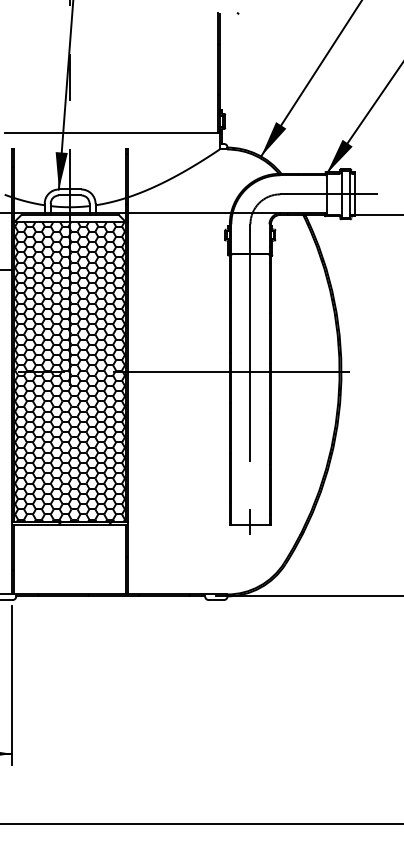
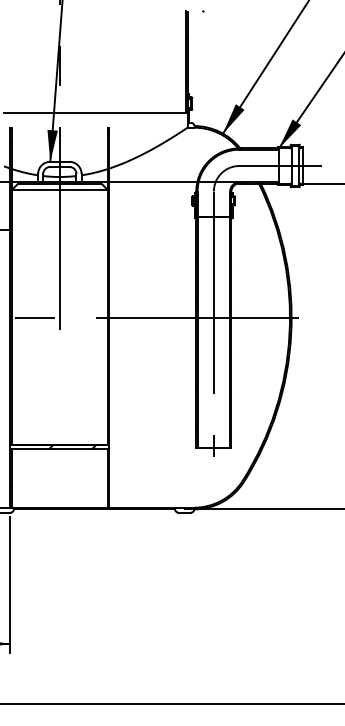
hatch: (69, 371) -> (59, 317), removed

